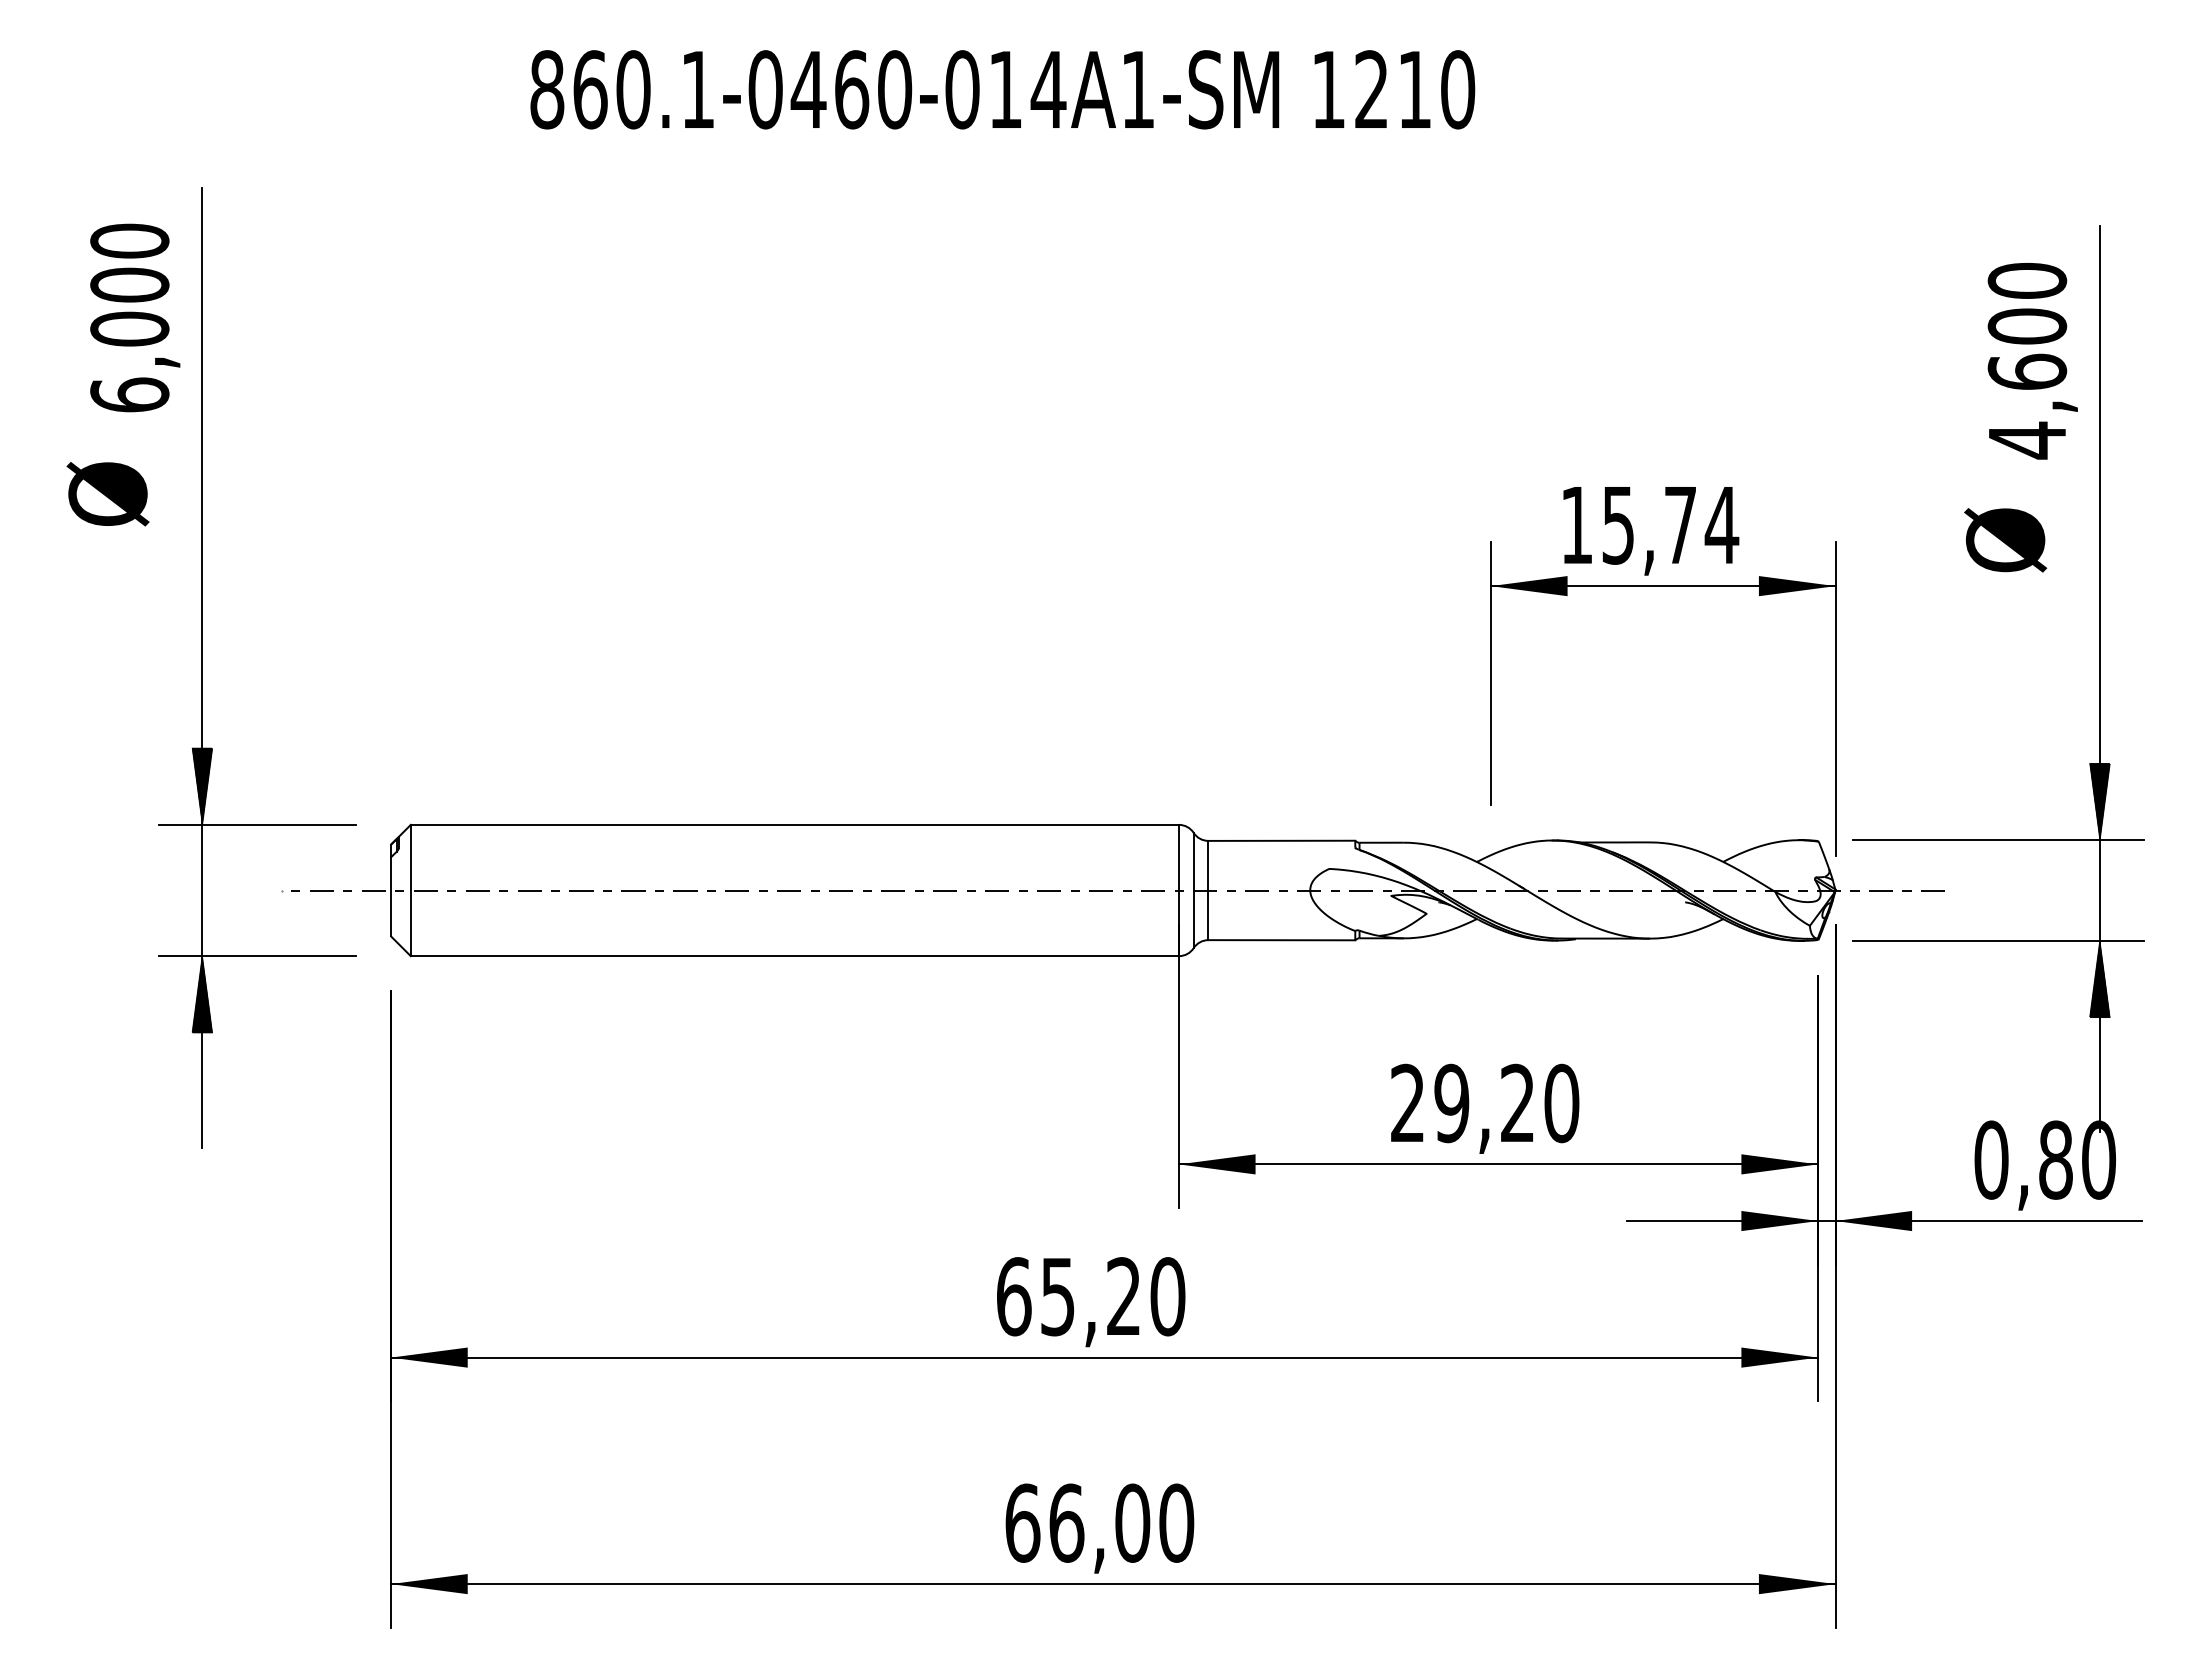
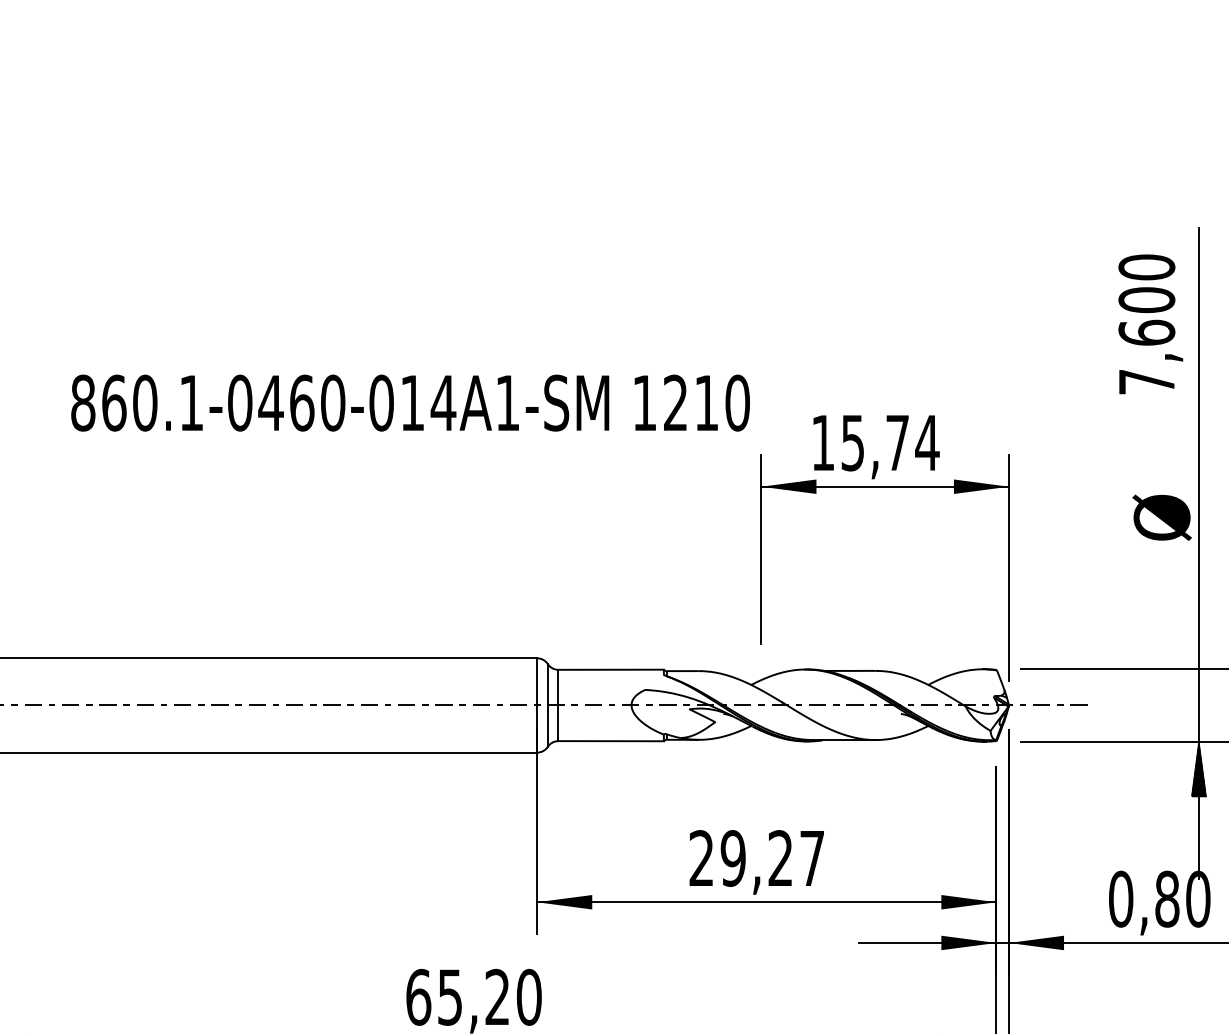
text: (1002, 89) -> (410, 402), moved
text: (2027, 440) -> (1146, 382), 4,600 -> 7,600
text: (2005, 540) -> (1162, 517), moved
hatch: (2099, 801) -> (1198, 641), removed
text: (1561, 1103) -> (812, 858), 29,20 -> 29,27

